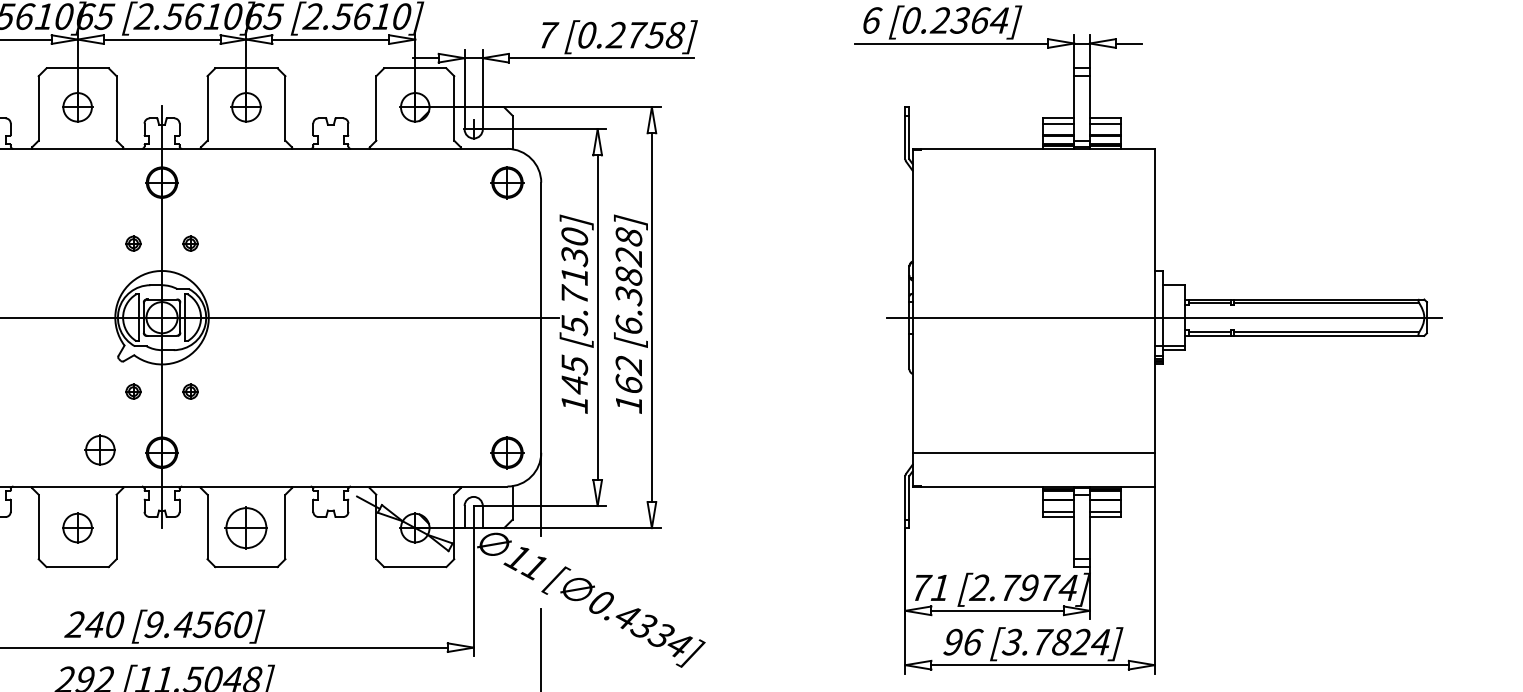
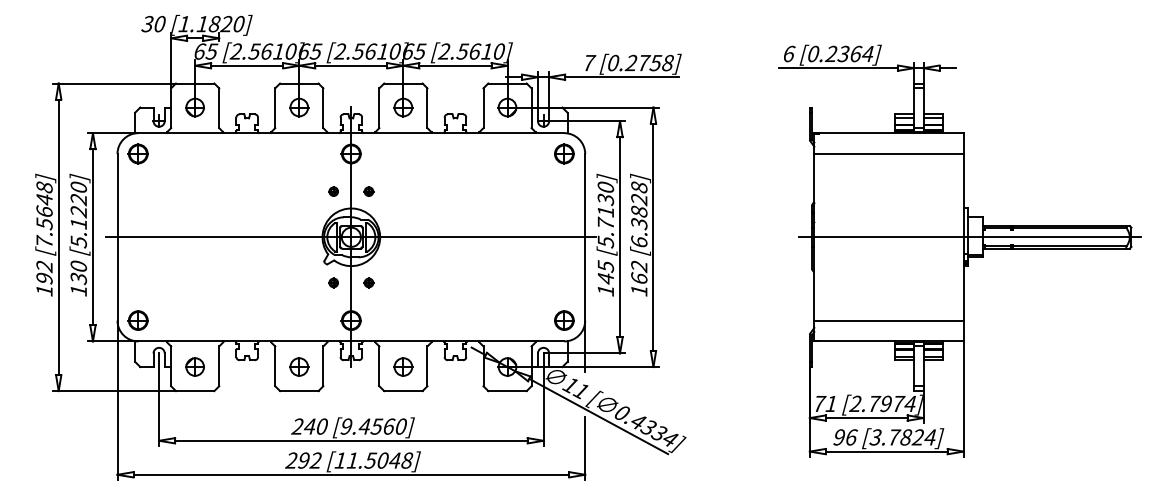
line: (1032, 183) -> (888, 154), added
part: (100, 449) -> (313, 318), removed
part: (246, 527) -> (403, 366), size x0.71
line: (562, 608) -> (598, 416), added

